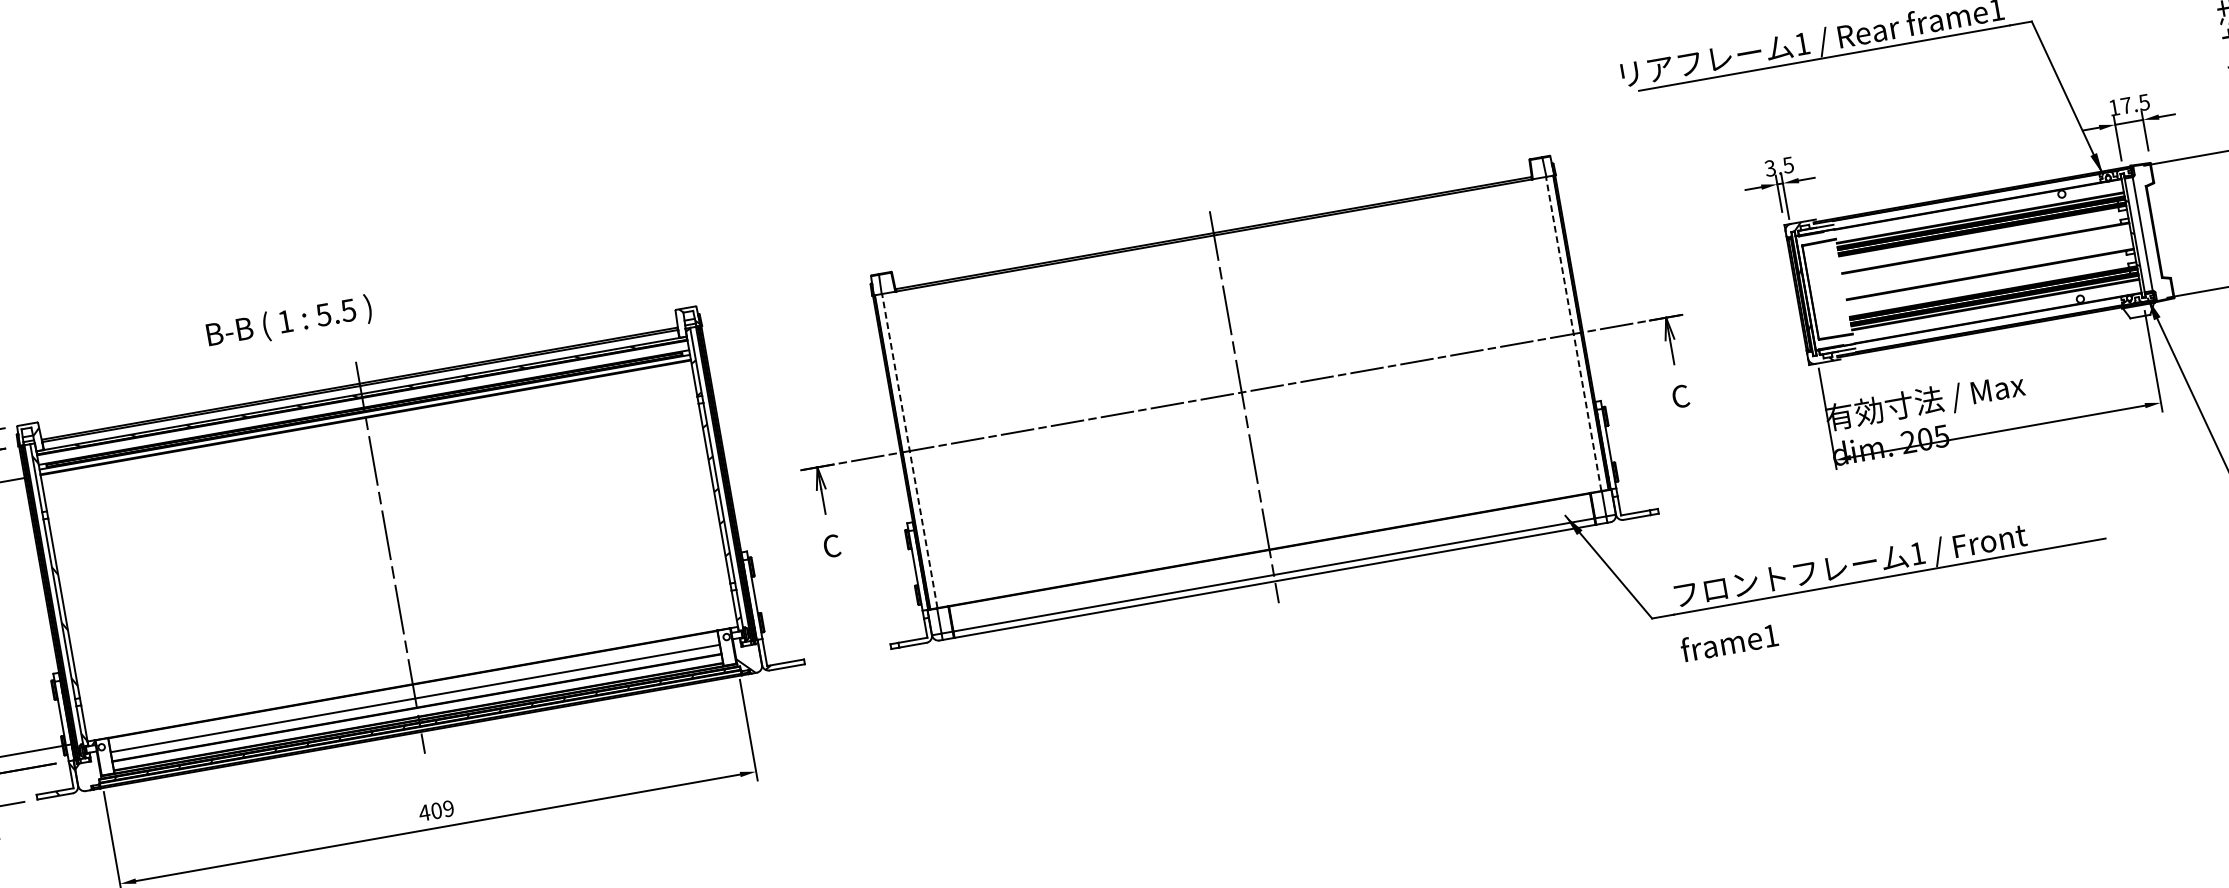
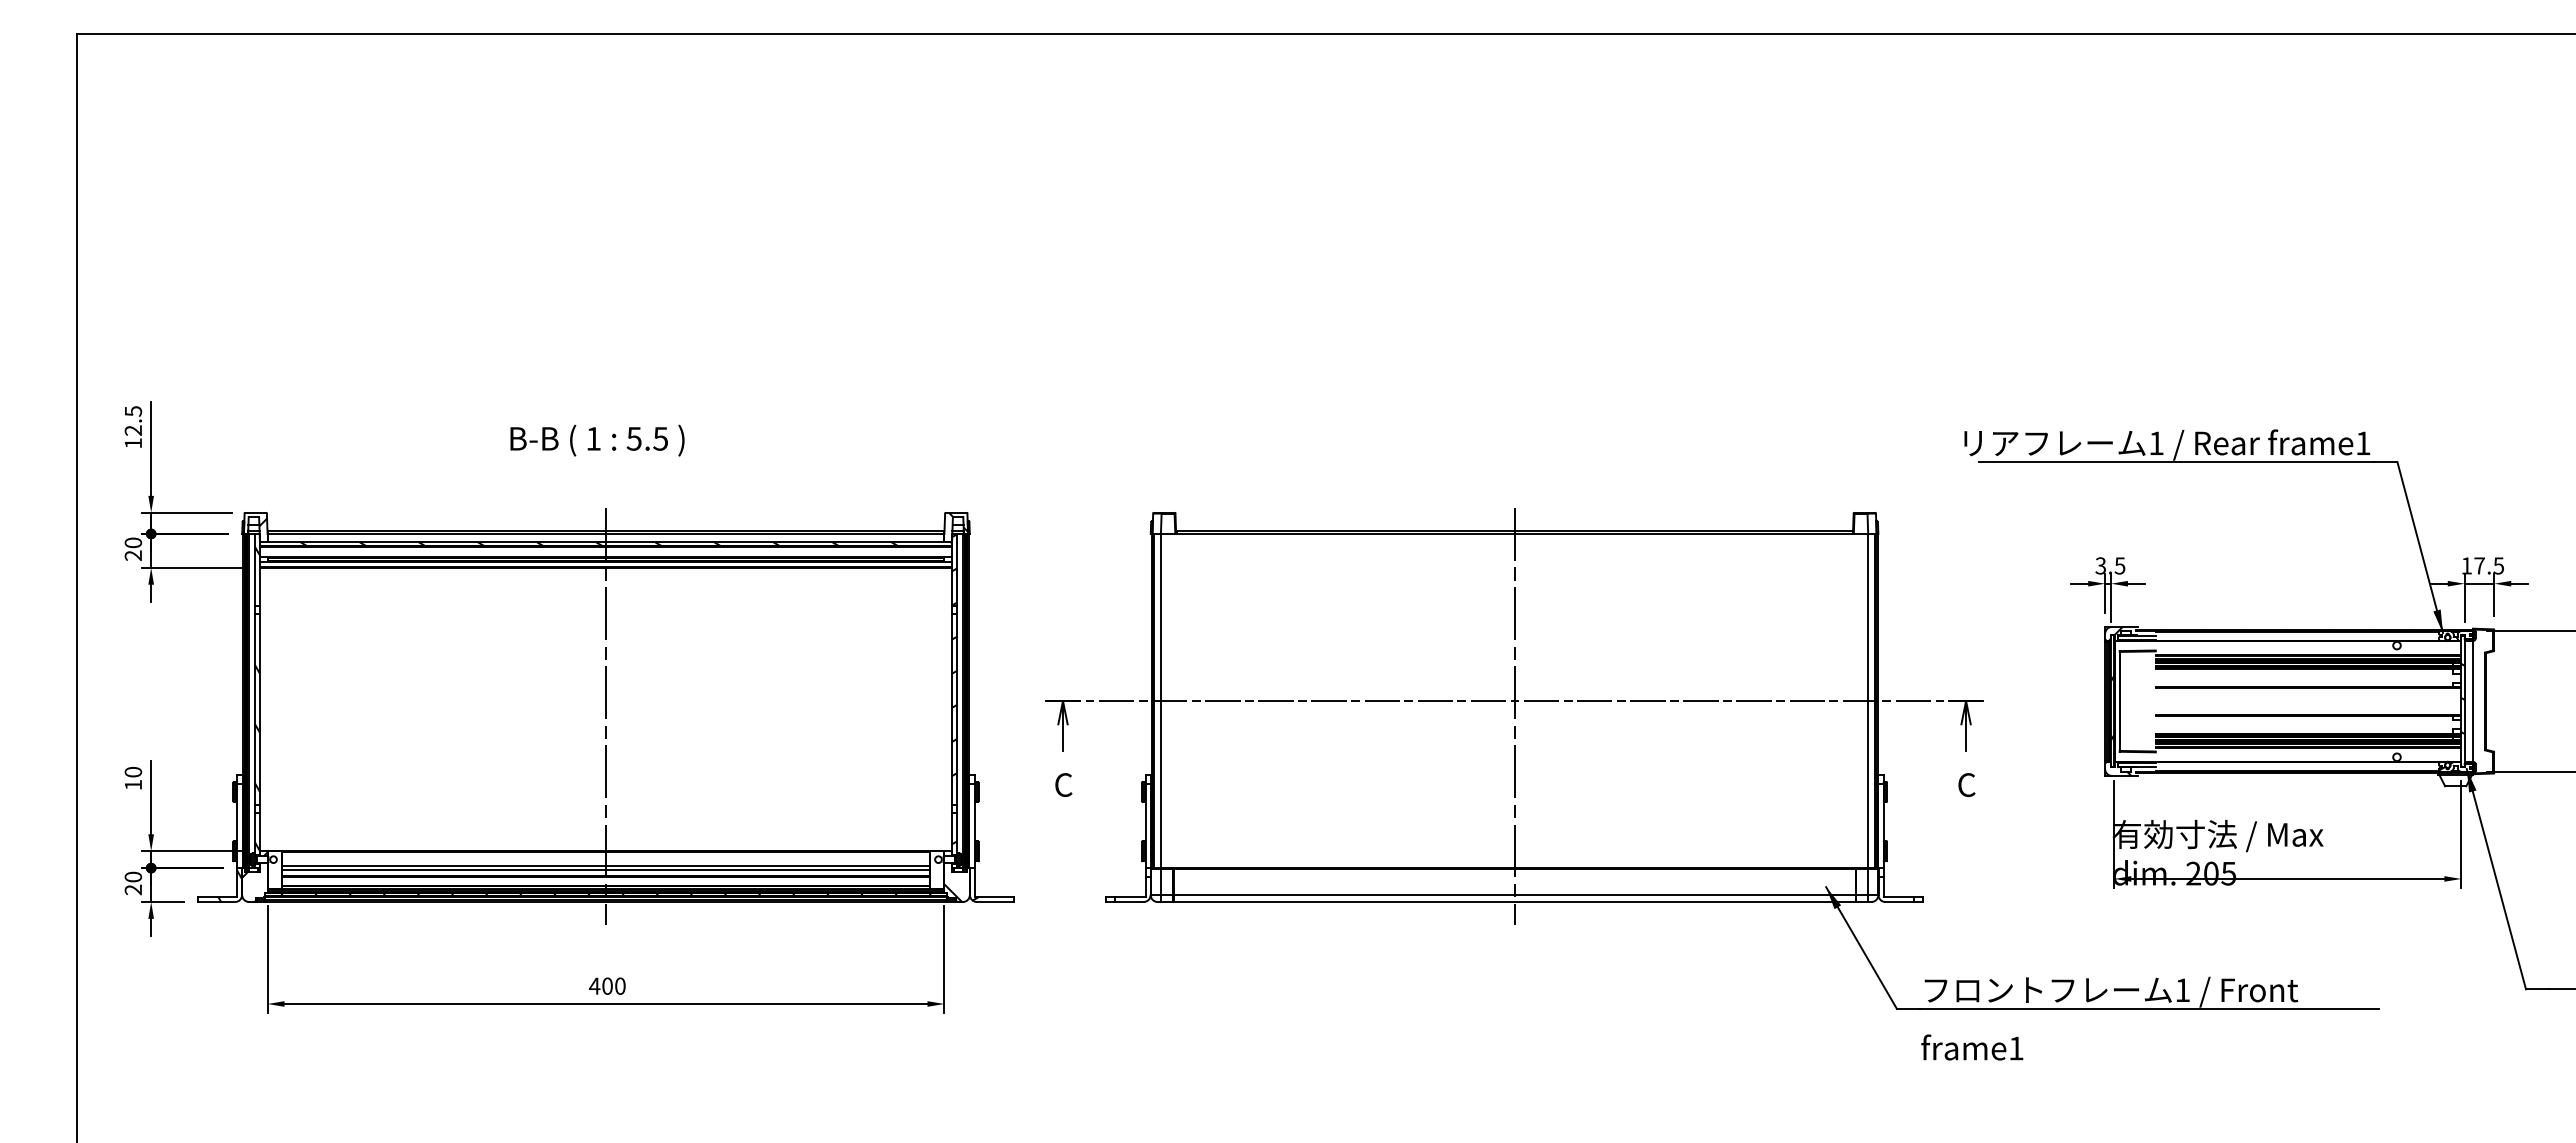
text: (289, 322) -> (597, 440), moved
line: (1573, 333) -> (1867, 700), dashed -> solid
line: (909, 450) -> (1161, 700), dashed -> solid
line: (415, 701) -> (605, 869), added
text: (448, 808) -> (620, 985), 409 -> 400

